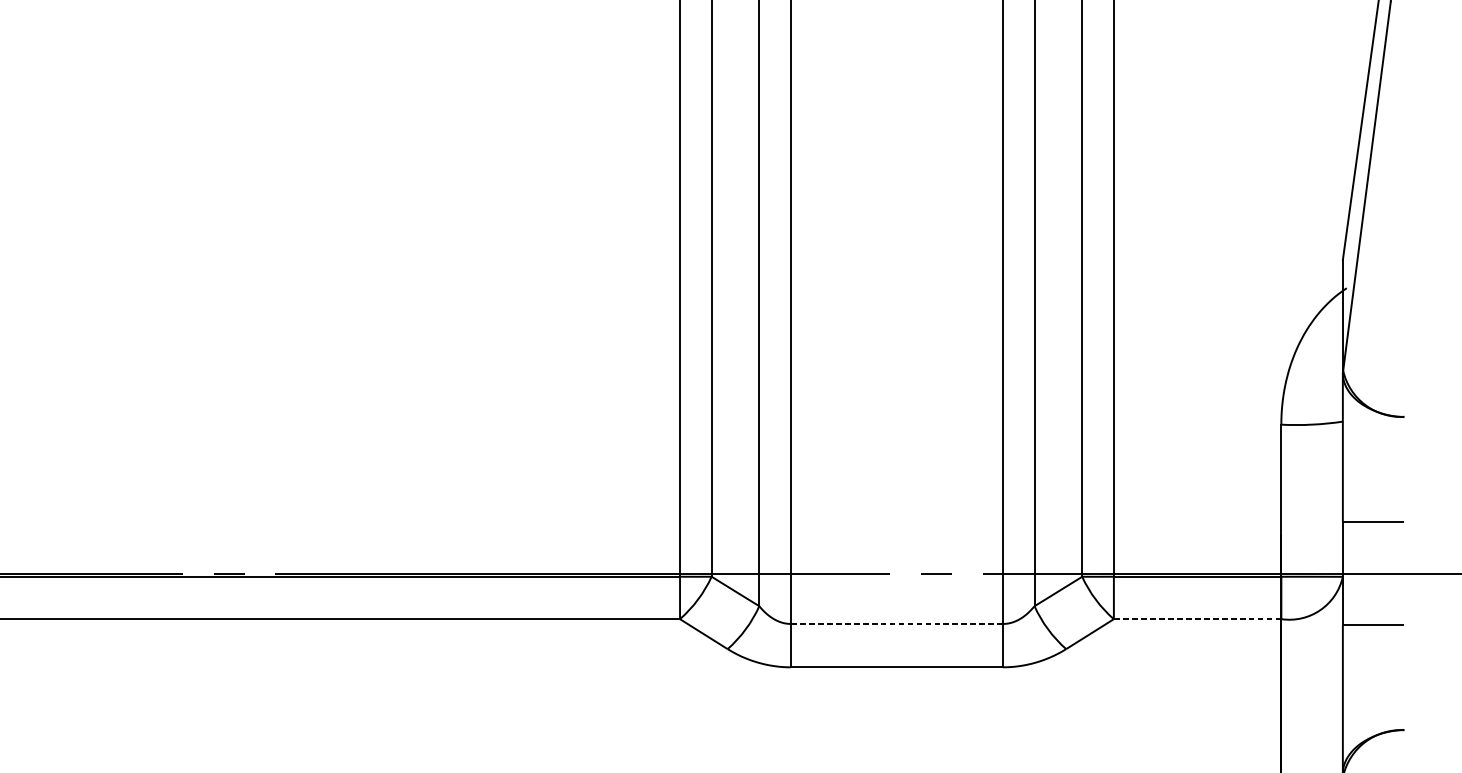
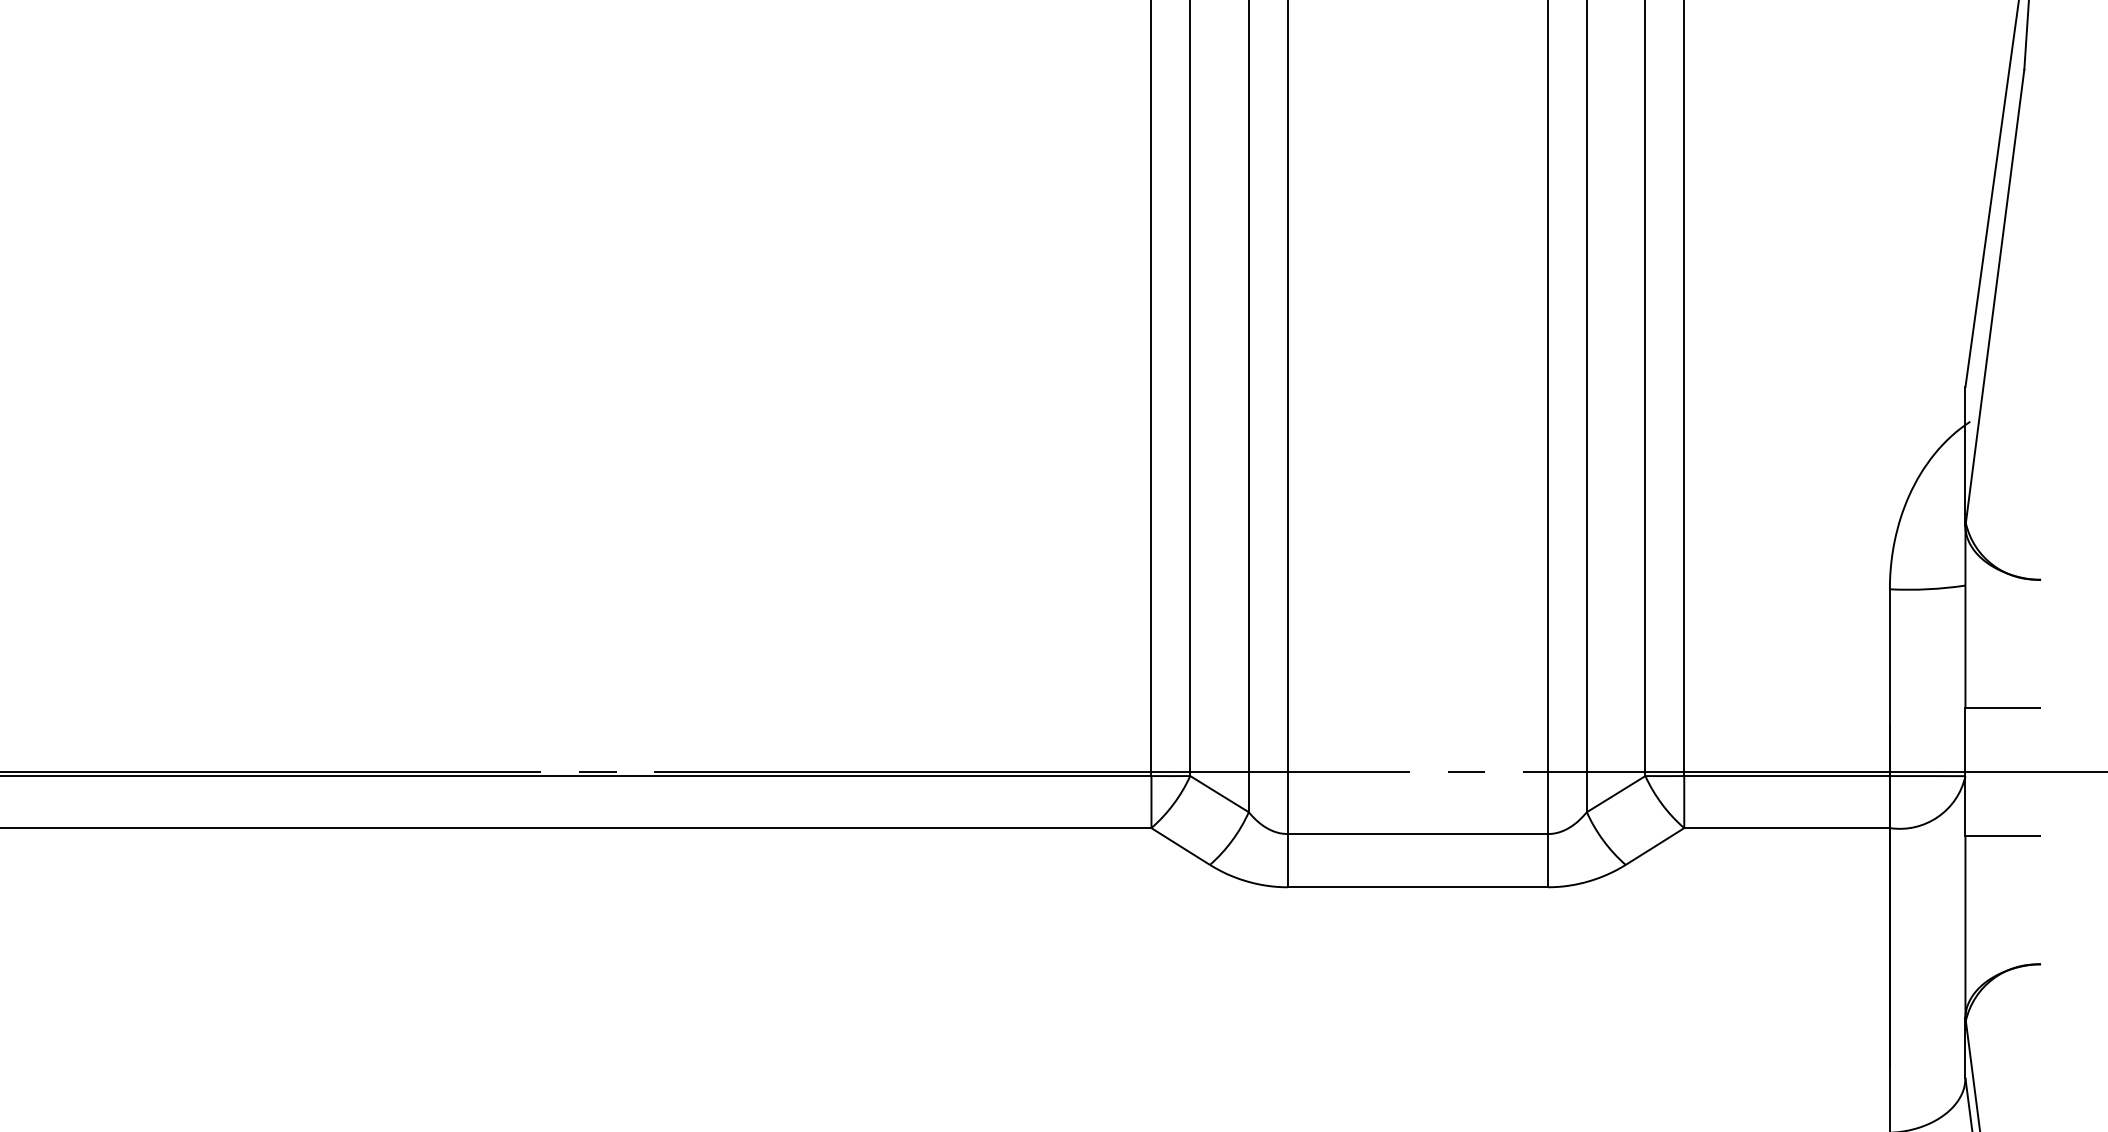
line: (1197, 619) -> (1787, 828), dashed -> solid
line: (896, 624) -> (1417, 834), dashed -> solid

